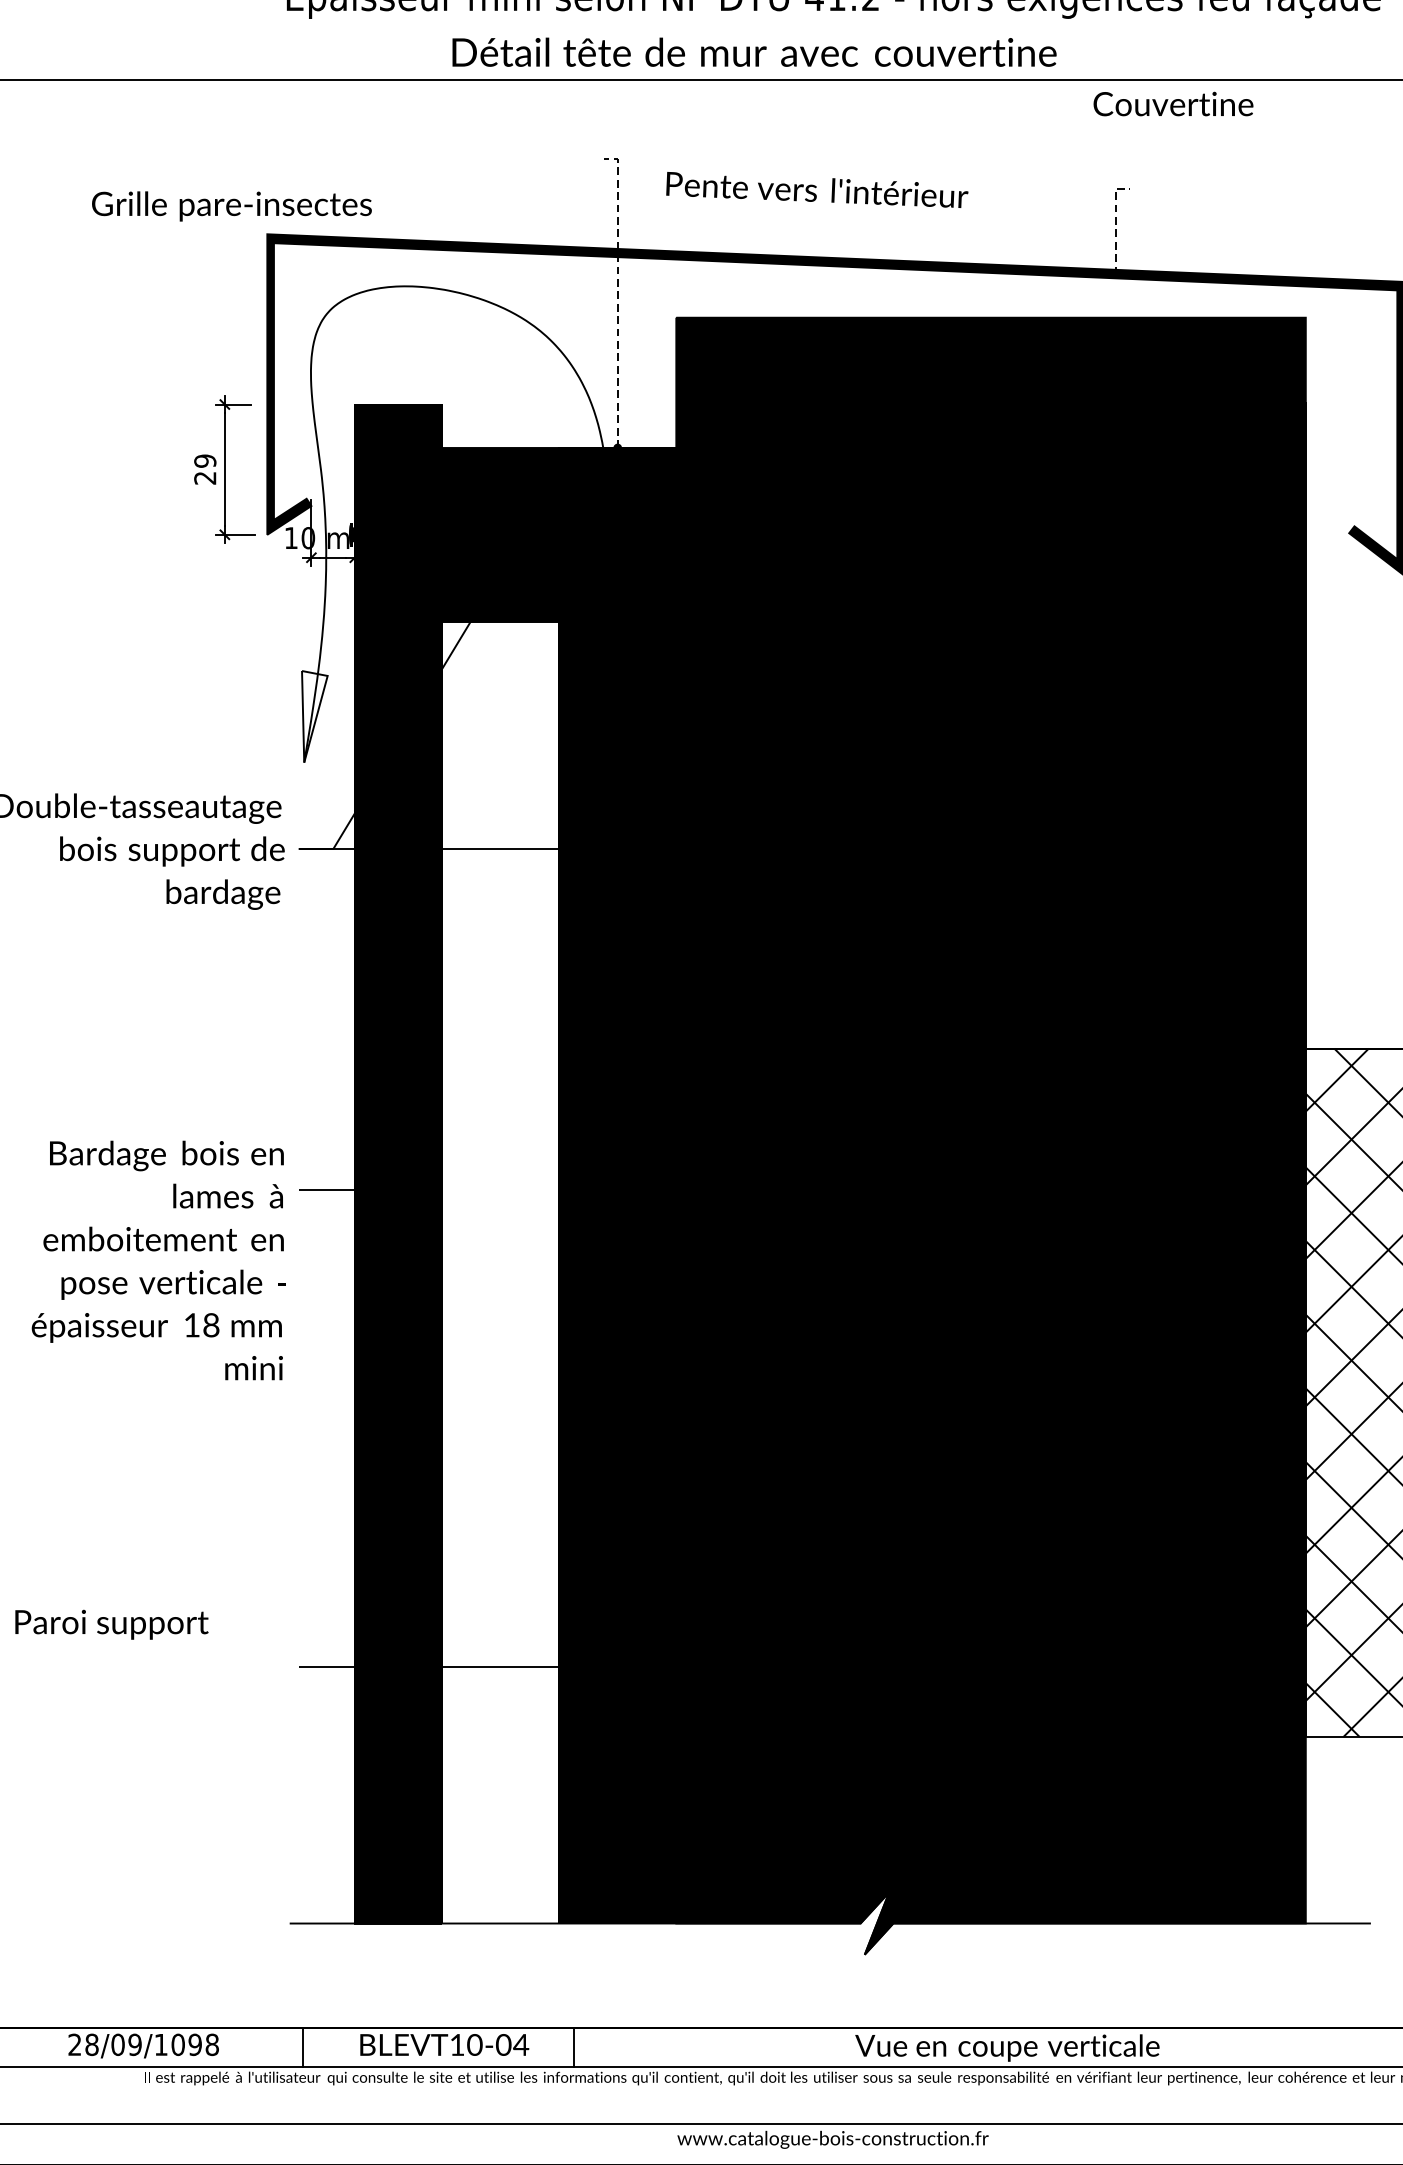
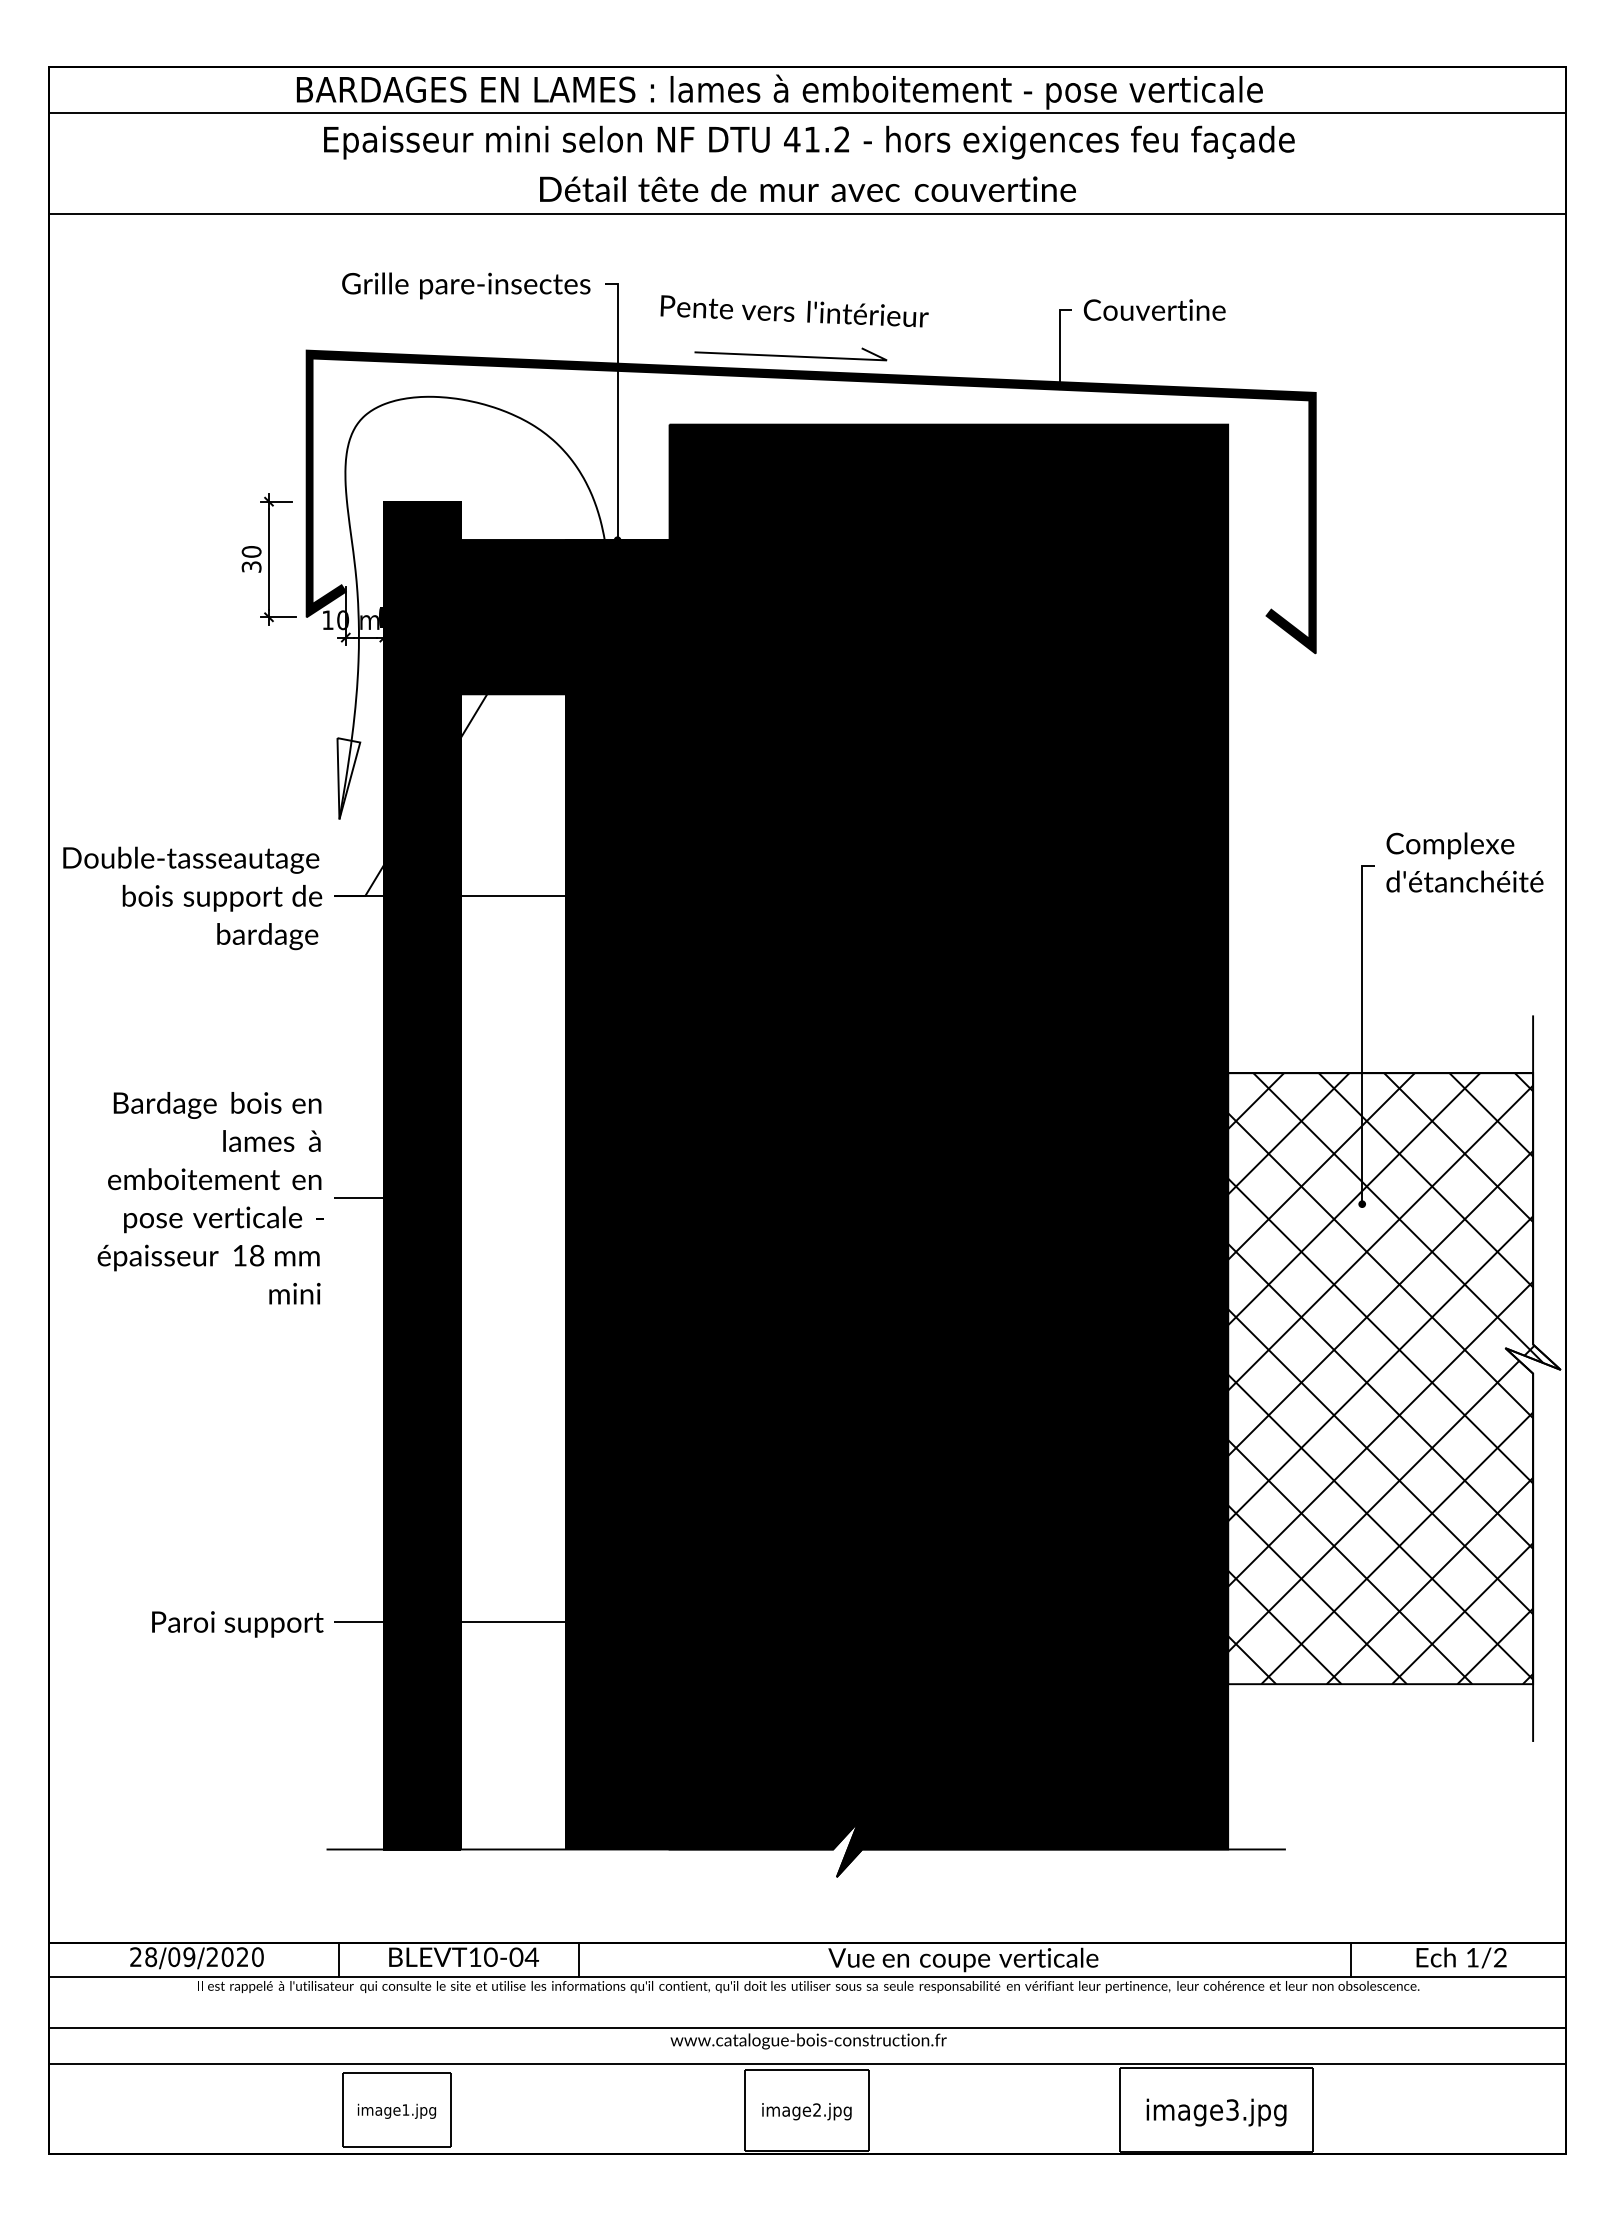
text: (753, 52) -> (807, 189), moved
text: (1173, 103) -> (1154, 309), moved
text: (232, 205) -> (466, 285), moved
line: (1115, 222) -> (1059, 340), dashed -> solid
line: (812, 239) -> (790, 355), added
line: (617, 295) -> (617, 404), dashed -> solid
text: (205, 469) -> (251, 559), 29 -> 30
text: (158, 1260) -> (210, 1198), moved
text: (111, 1624) -> (237, 1624), moved
text: (185, 2045) -> (234, 1957), 28/09/1098 -> 28/09/2020

